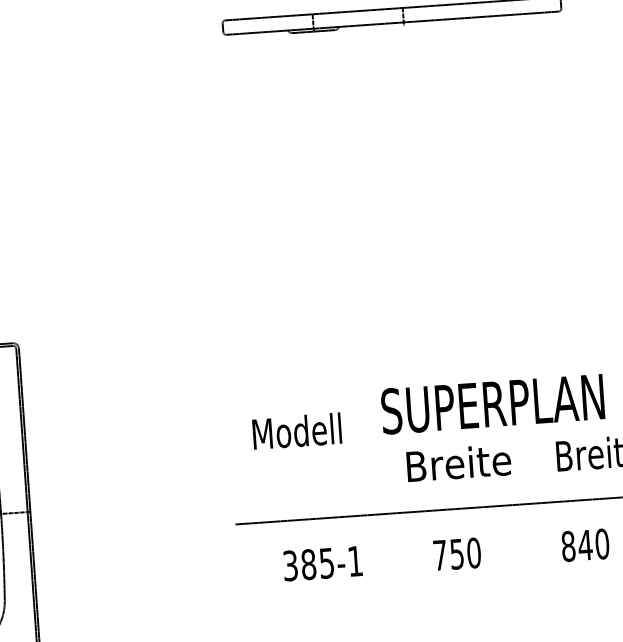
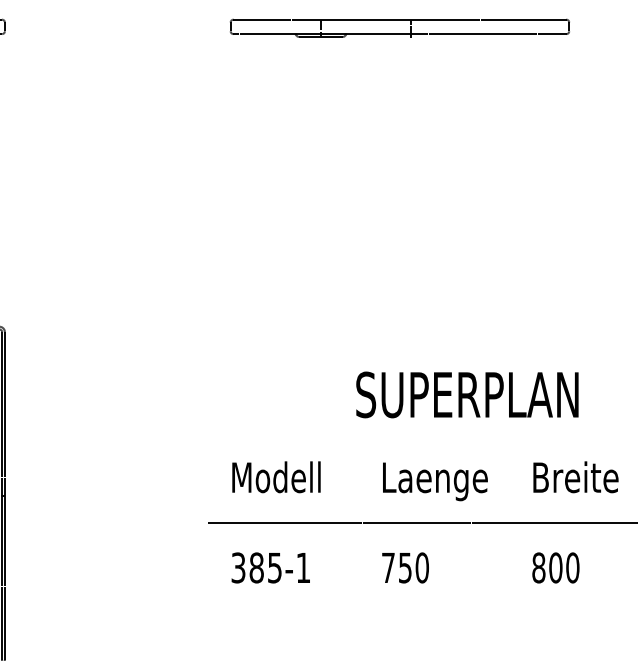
text: (492, 403) -> (467, 394), moved
text: (297, 431) -> (276, 477), moved
text: (459, 467) -> (435, 481), Breite -> Laenge
text: (585, 544) -> (555, 567), 840 -> 800
text: (457, 553) -> (405, 567), moved
text: (322, 563) -> (270, 567), moved

